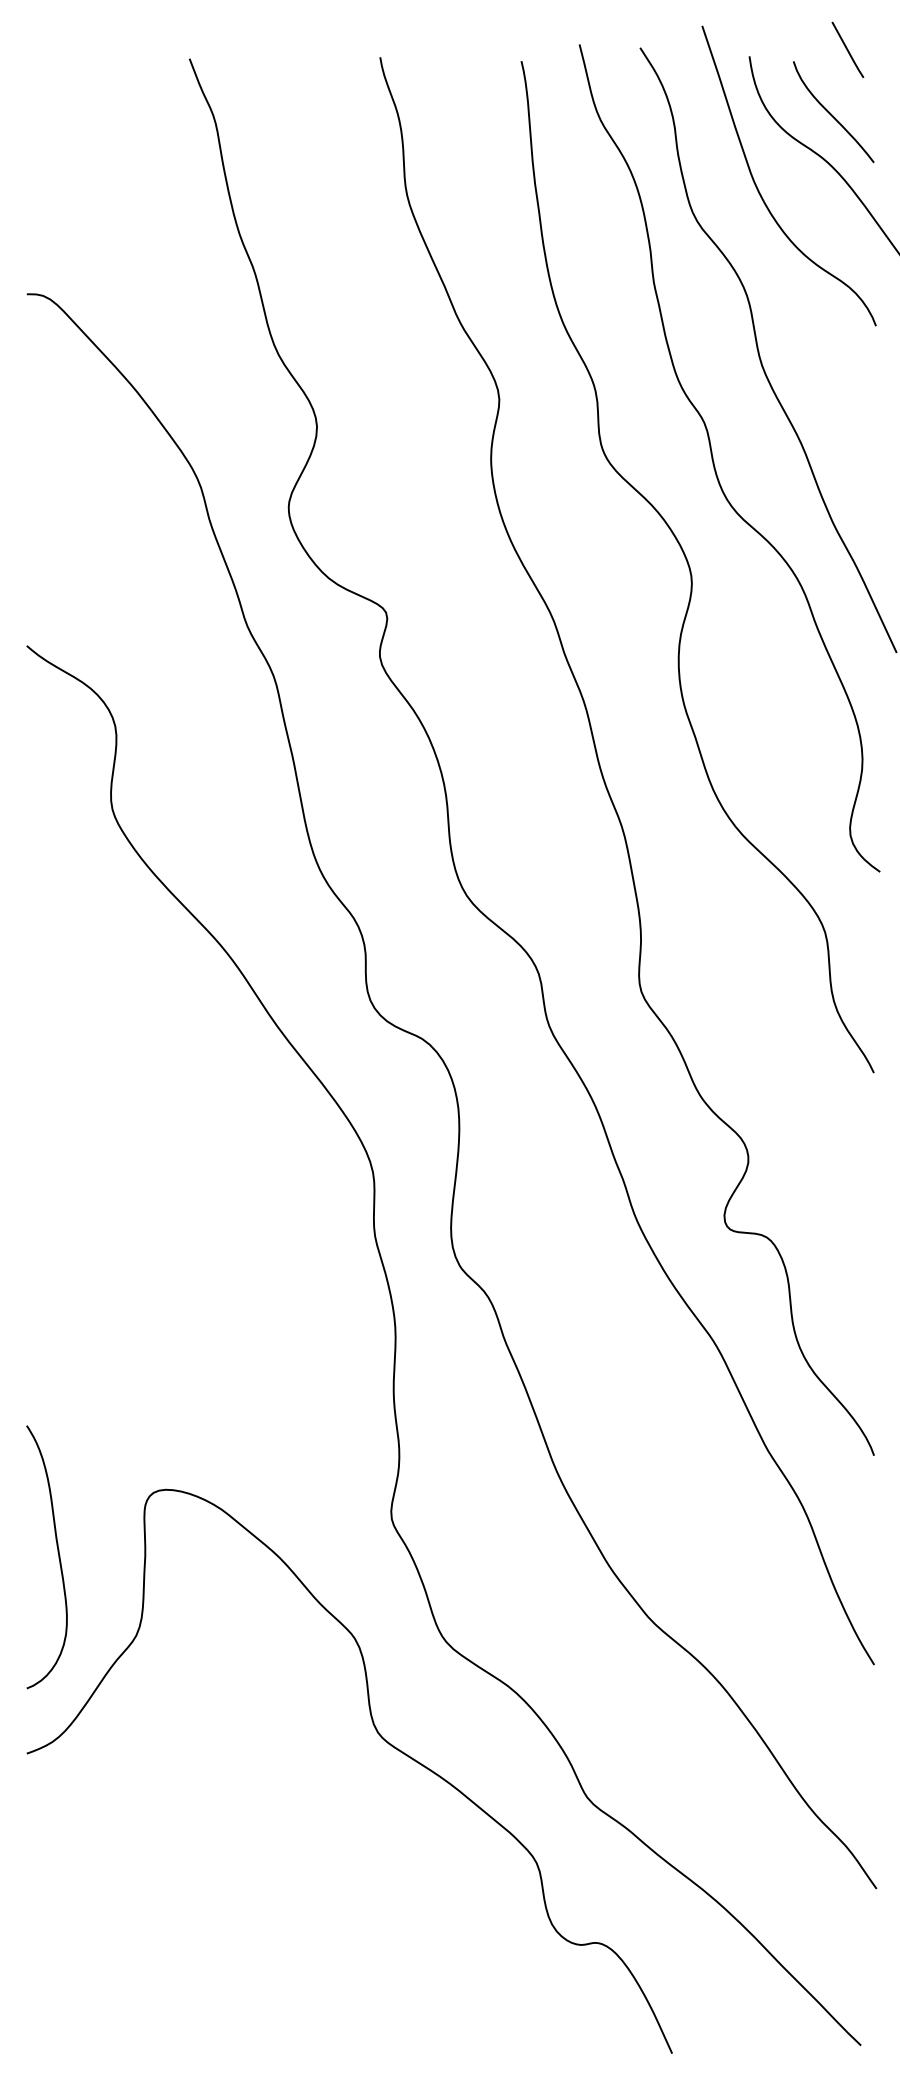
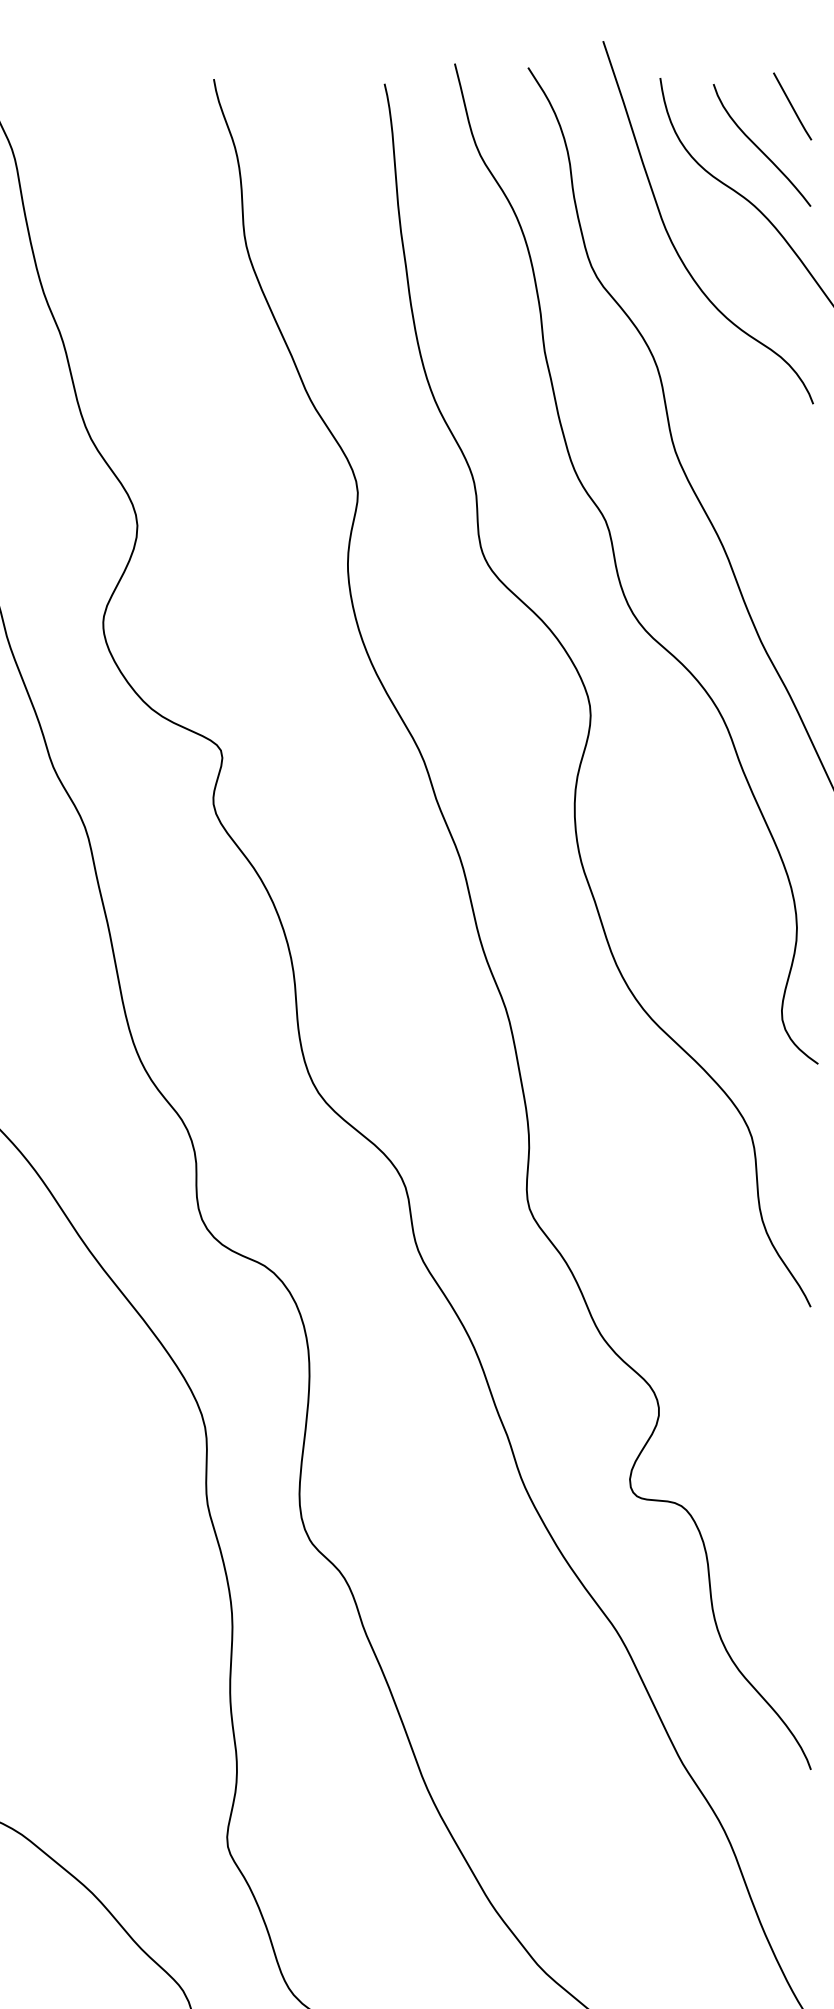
line: (847, 49) -> (792, 105), moved

